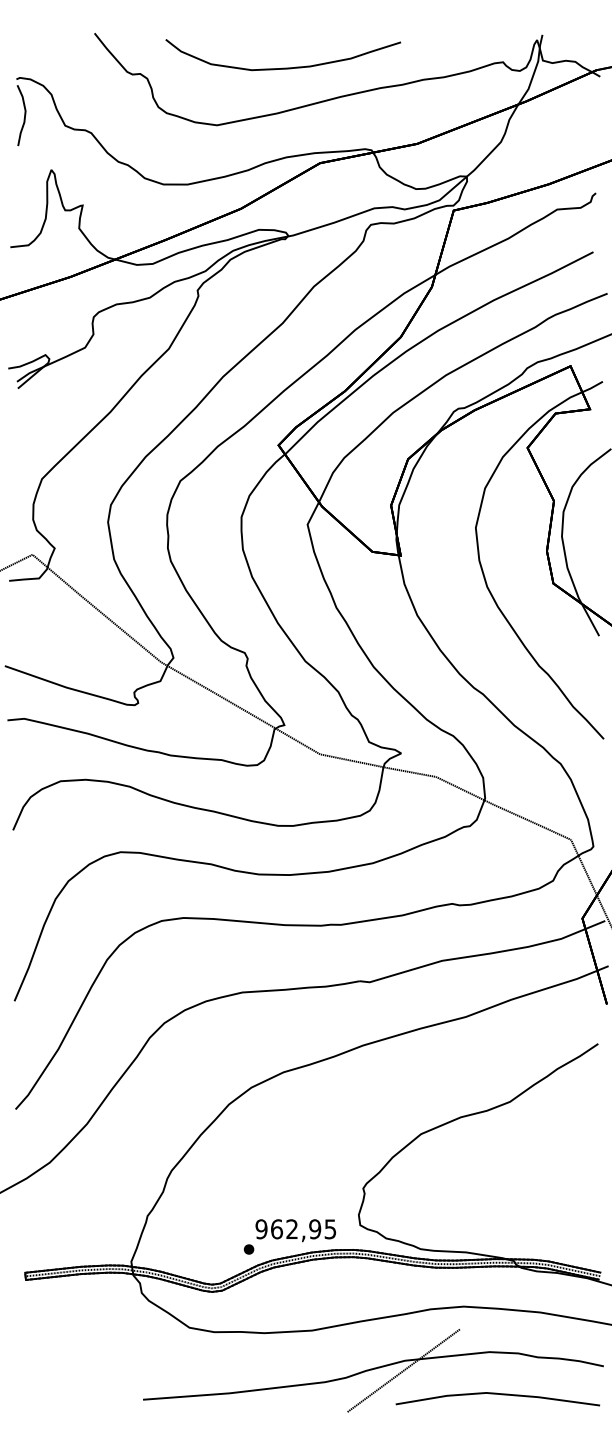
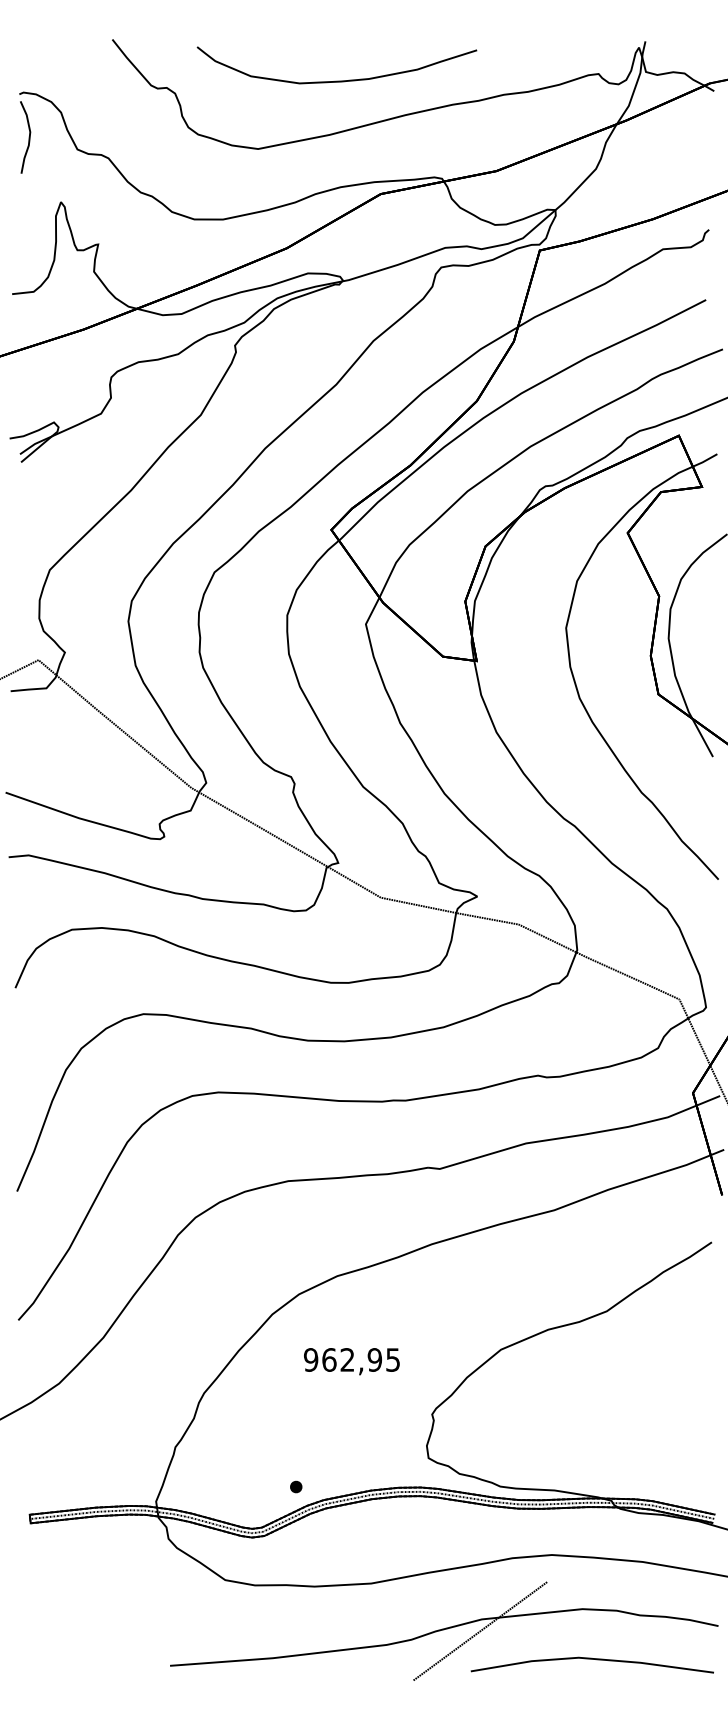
text: (295, 1230) -> (351, 1361), moved

